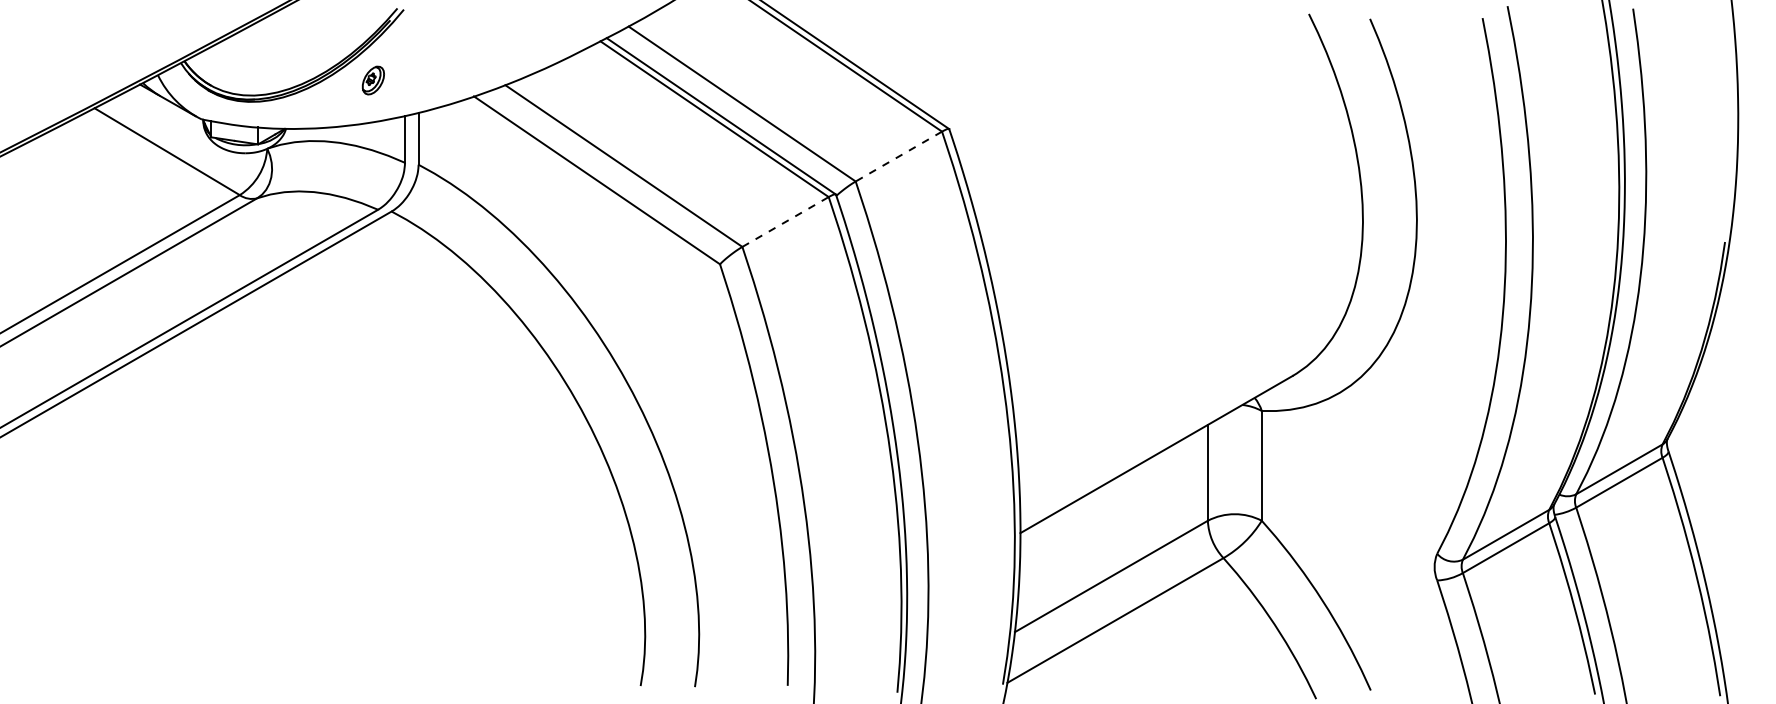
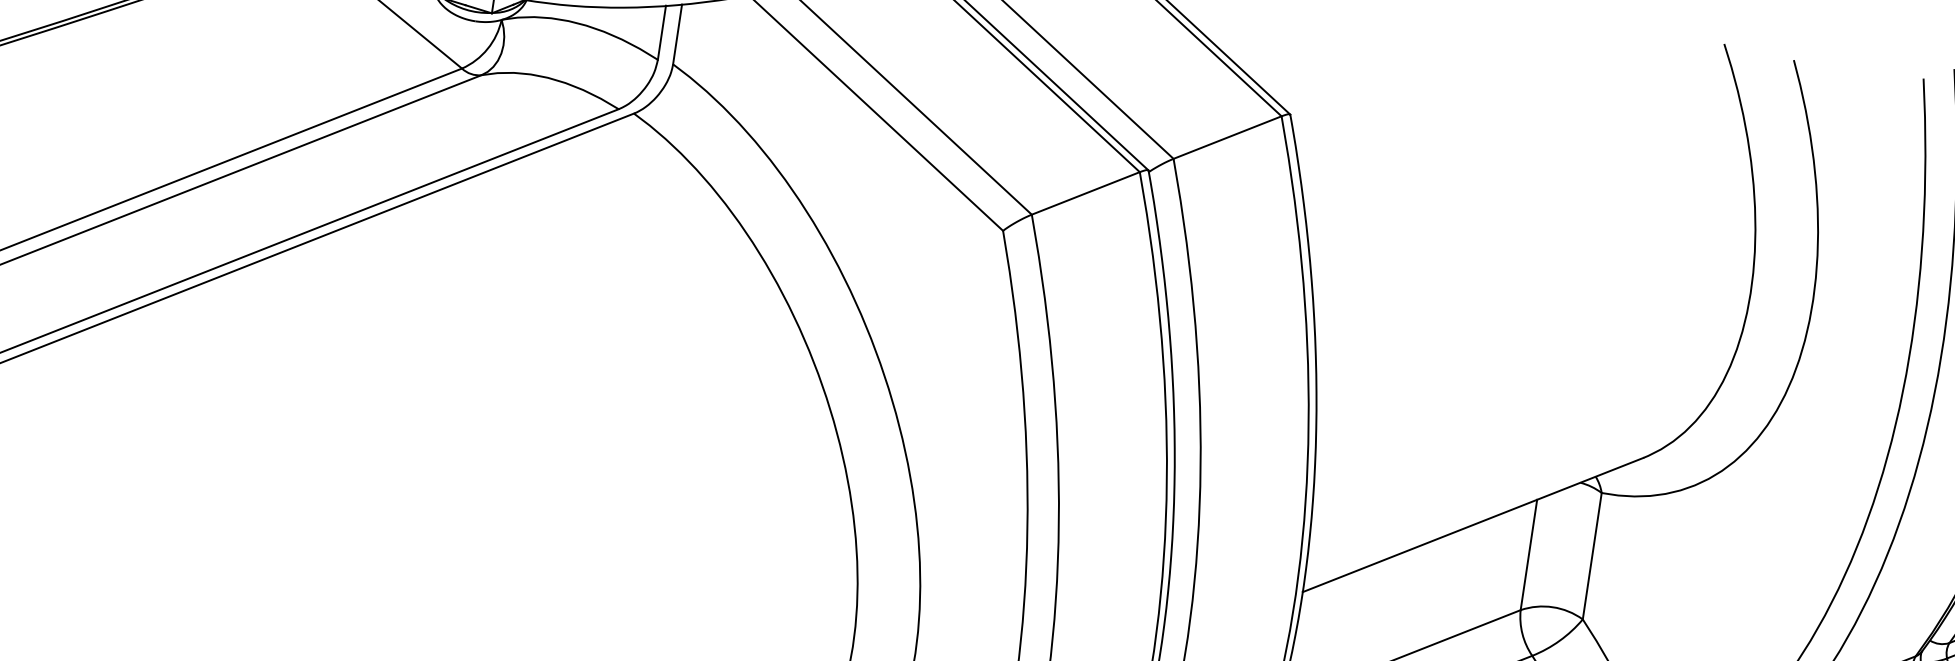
line: (898, 156) -> (1227, 137), dashed -> solid
line: (785, 221) -> (1085, 192), dashed -> solid

